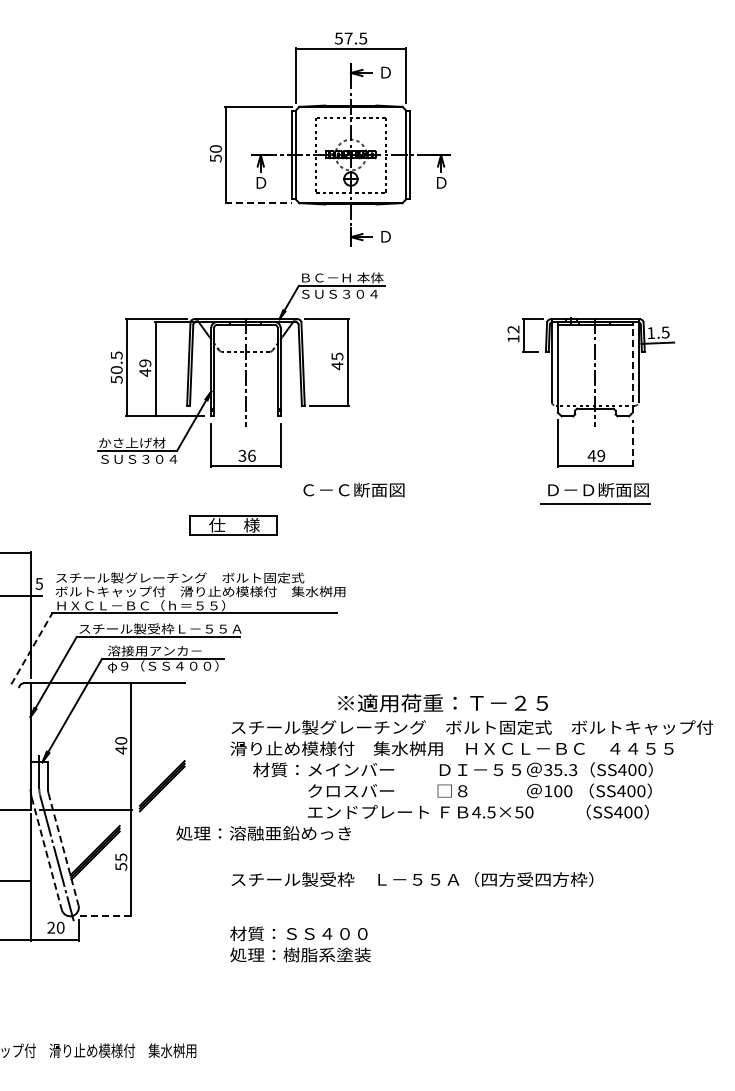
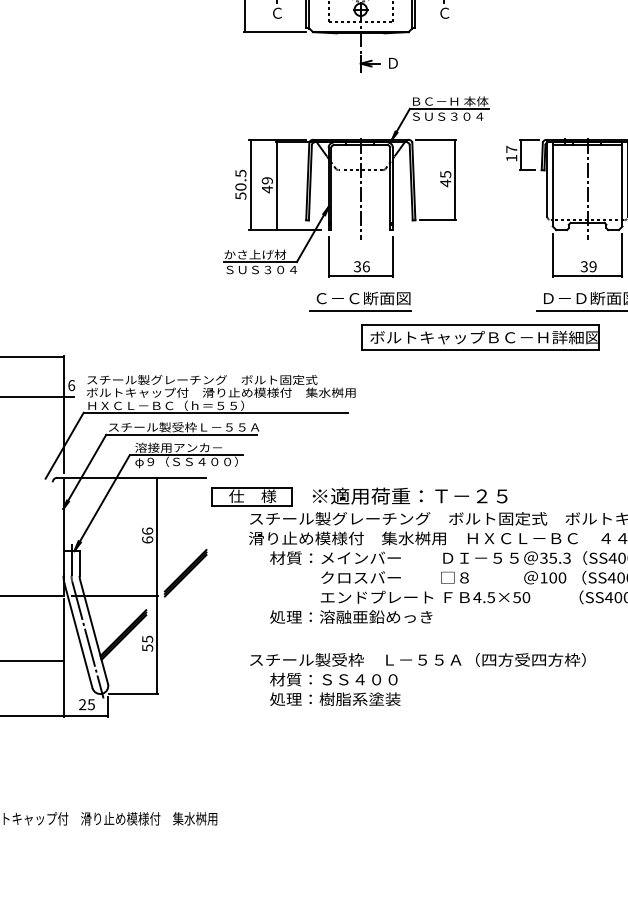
text: (261, 182) -> (277, 12), Ｄ -> Ｃ
text: (441, 182) -> (444, 12), Ｄ -> Ｃ
line: (258, 203) -> (275, 32), dashed -> solid
text: (513, 329) -> (511, 149), 12 -> 17
line: (632, 366) -> (622, 183), dashed -> solid
part: (241, 369) -> (356, 186), moved
line: (632, 443) -> (622, 255), dashed -> solid
text: (591, 455) -> (584, 266), 49 -> 39
line: (350, 504) -> (360, 311), added
part: (233, 525) -> (251, 496), moved
part: (480, 532) -> (481, 337), added
text: (39, 583) -> (71, 385), 5 -> 6
line: (31, 648) -> (64, 445), dashed -> solid
text: (442, 703) -> (409, 496), moved
text: (121, 745) -> (147, 535), 40 -> 66
text: (263, 833) -> (351, 617), moved
line: (63, 849) -> (94, 632), dashed -> solid
line: (46, 853) -> (78, 635), dashed -> solid
line: (106, 916) -> (133, 694), dashed -> solid
text: (60, 927) -> (91, 704), 20 -> 25
text: (300, 944) -> (335, 689), moved

